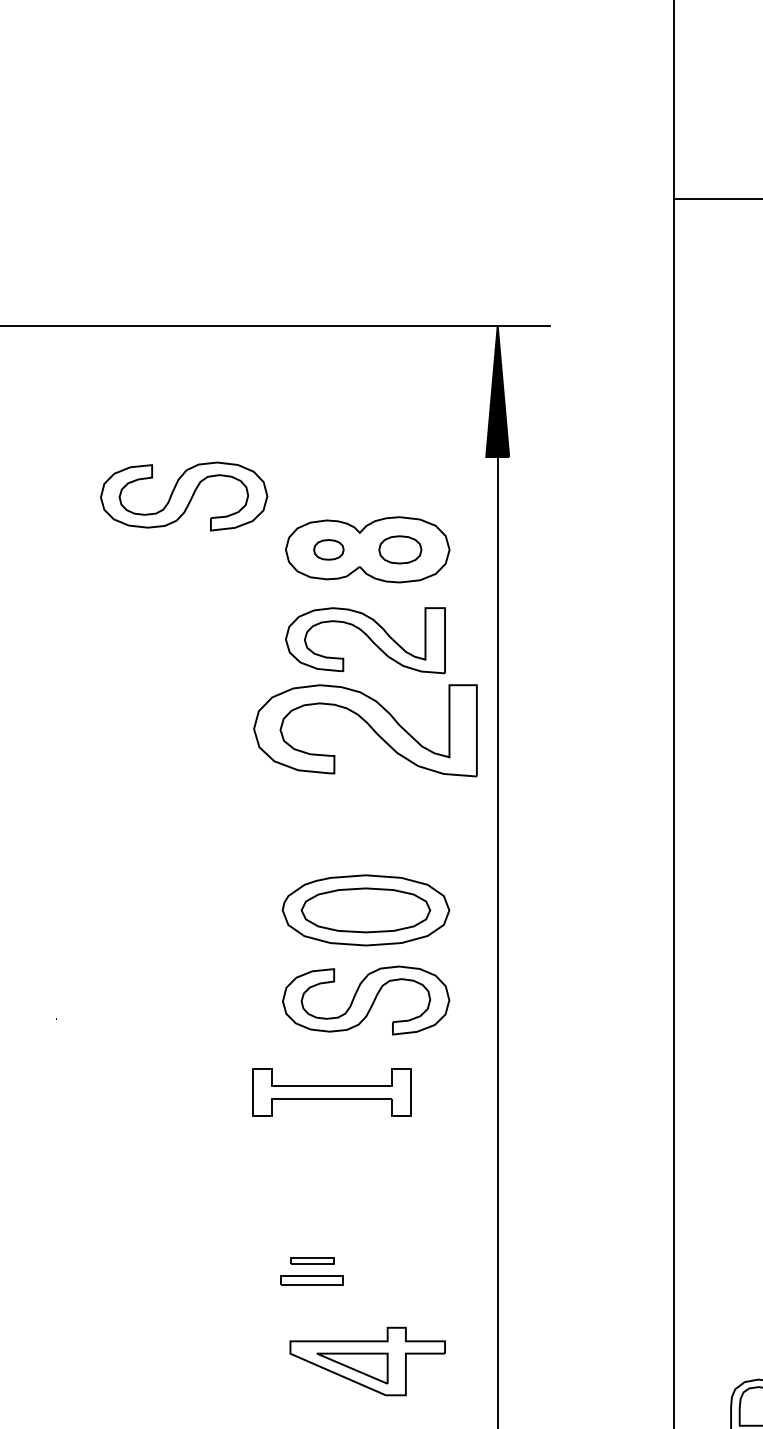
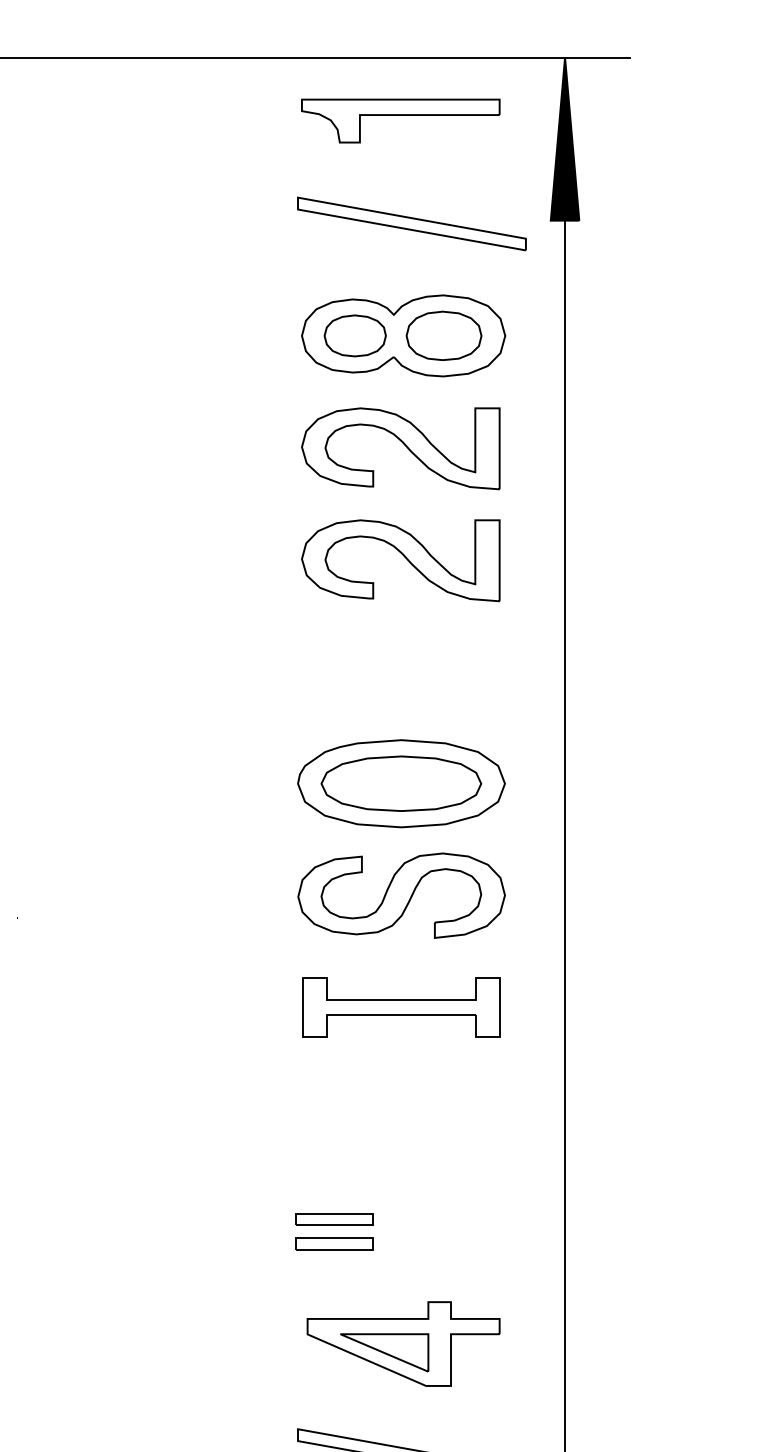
part: (365, 376) -> (400, 120), added
part: (374, 459) -> (412, 223), added
part: (184, 496) -> (176, 269), removed
part: (328, 549) -> (354, 335), size x1.67
part: (400, 549) -> (444, 335), size x1.43
part: (365, 730) -> (400, 560), size x0.71
part: (331, 1092) -> (400, 1007), moved
part: (311, 1261) -> (333, 1219), size x1.43

